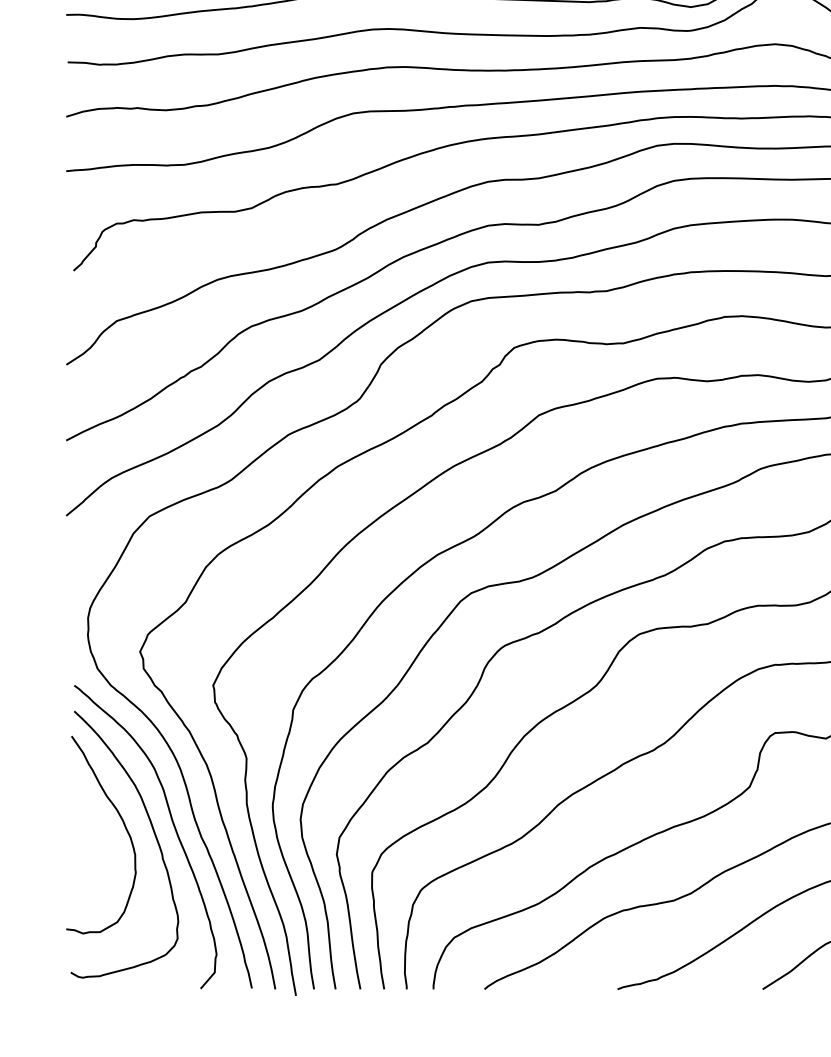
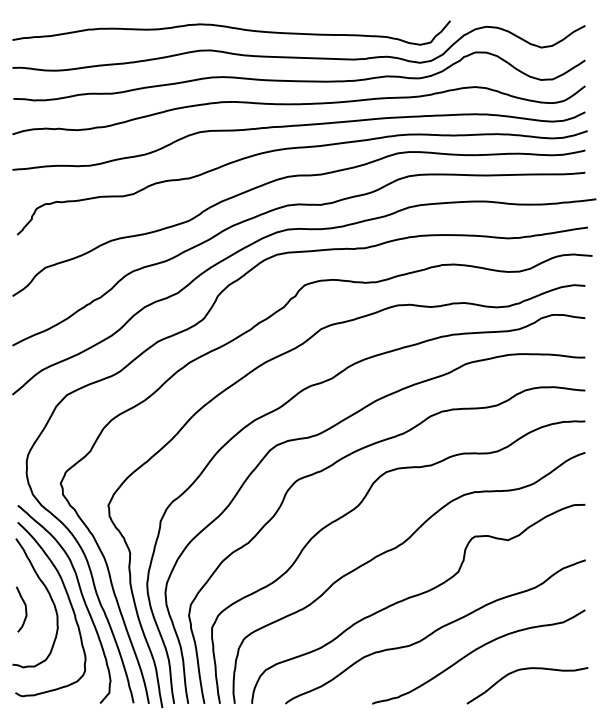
curve: (86, 844) -> (25, 609), added

